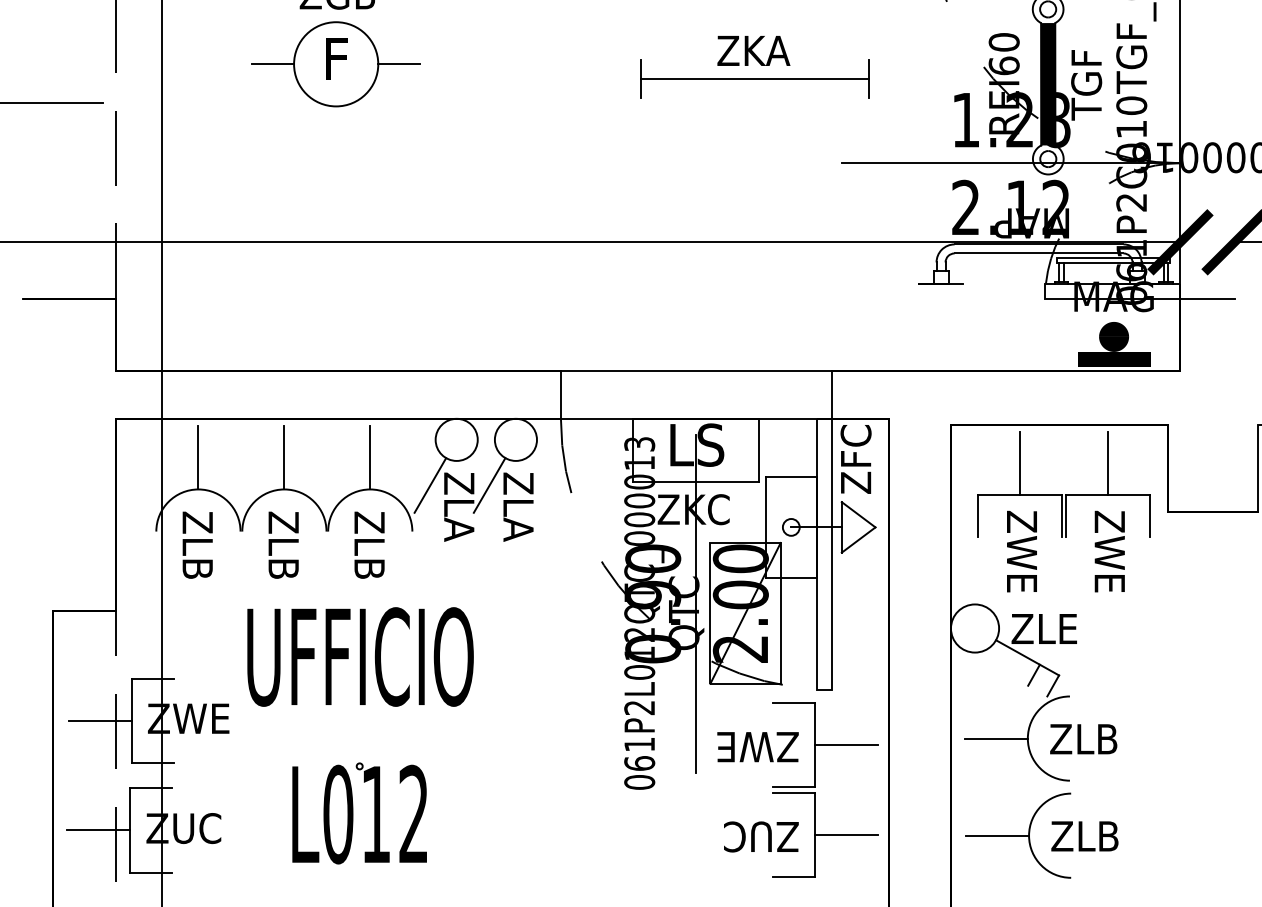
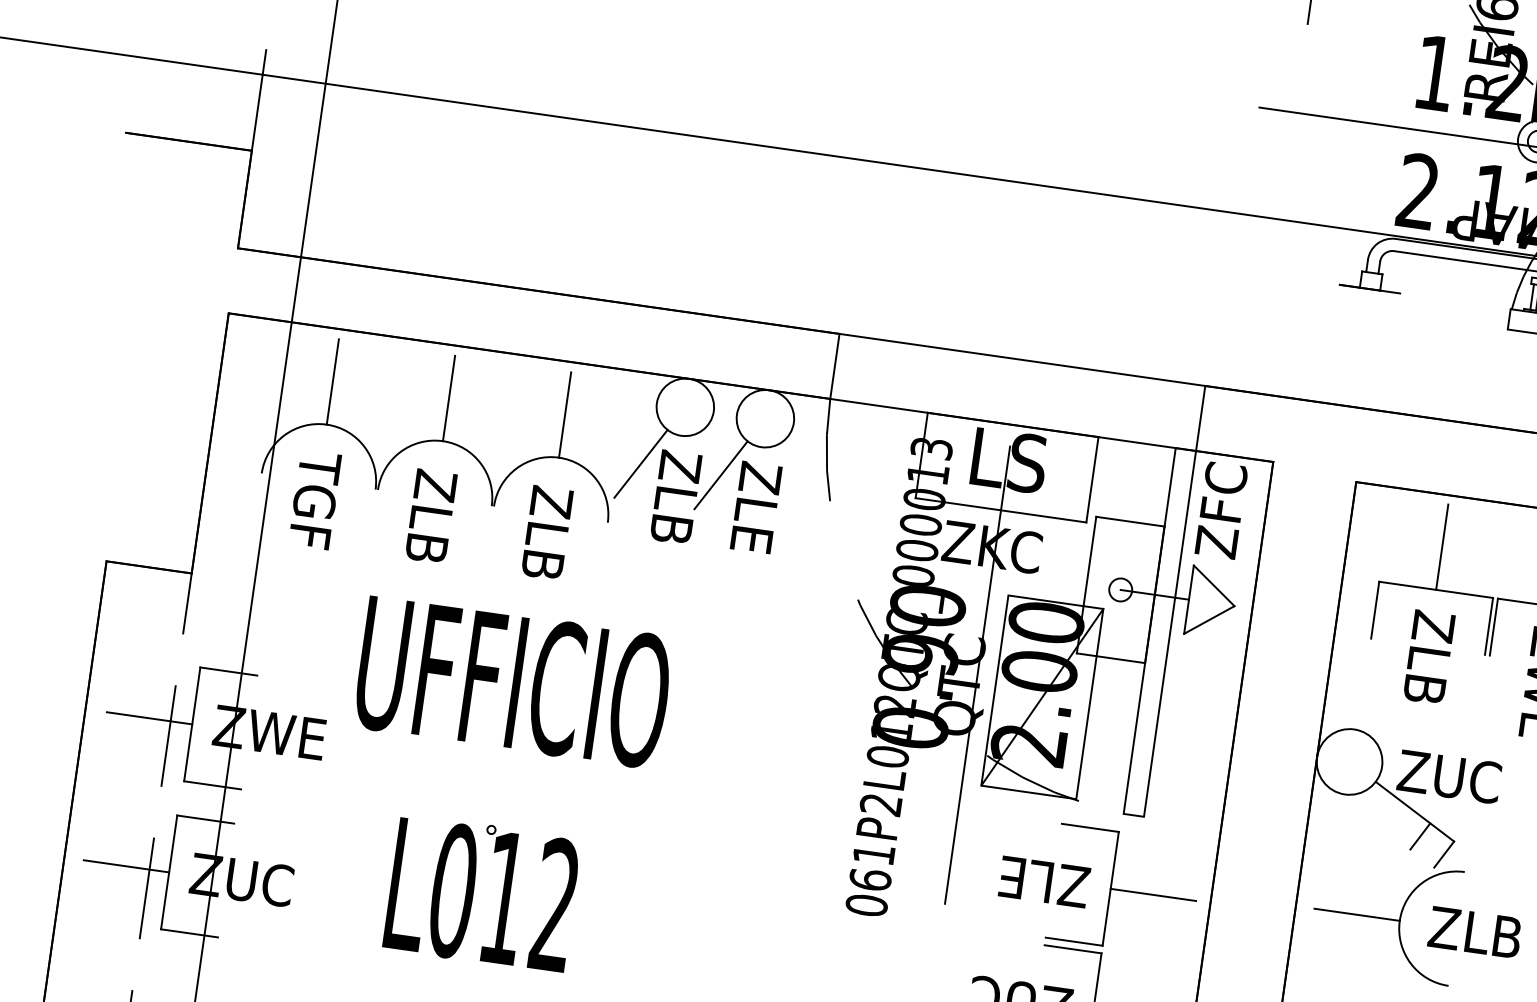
text: (459, 529) -> (671, 528), ZLA -> ZLB
text: (518, 529) -> (751, 540), ZLA -> ZLE
text: (197, 545) -> (314, 500), ZLB -> TGF
text: (1021, 564) -> (1424, 684), ZWE -> ZLB
text: (1062, 628) -> (1467, 778), ZLE -> ZUC
text: (745, 747) -> (1016, 878), ZWE -> ZLE

